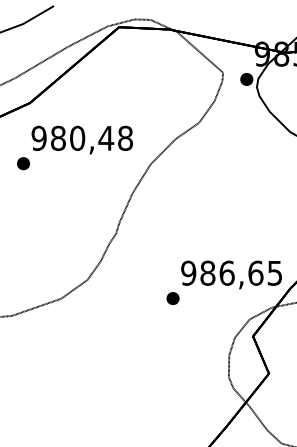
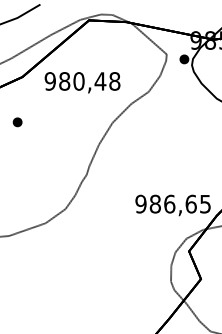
text: (82, 139) -> (82, 82), moved
part: (173, 297) -> (129, 222), removed

